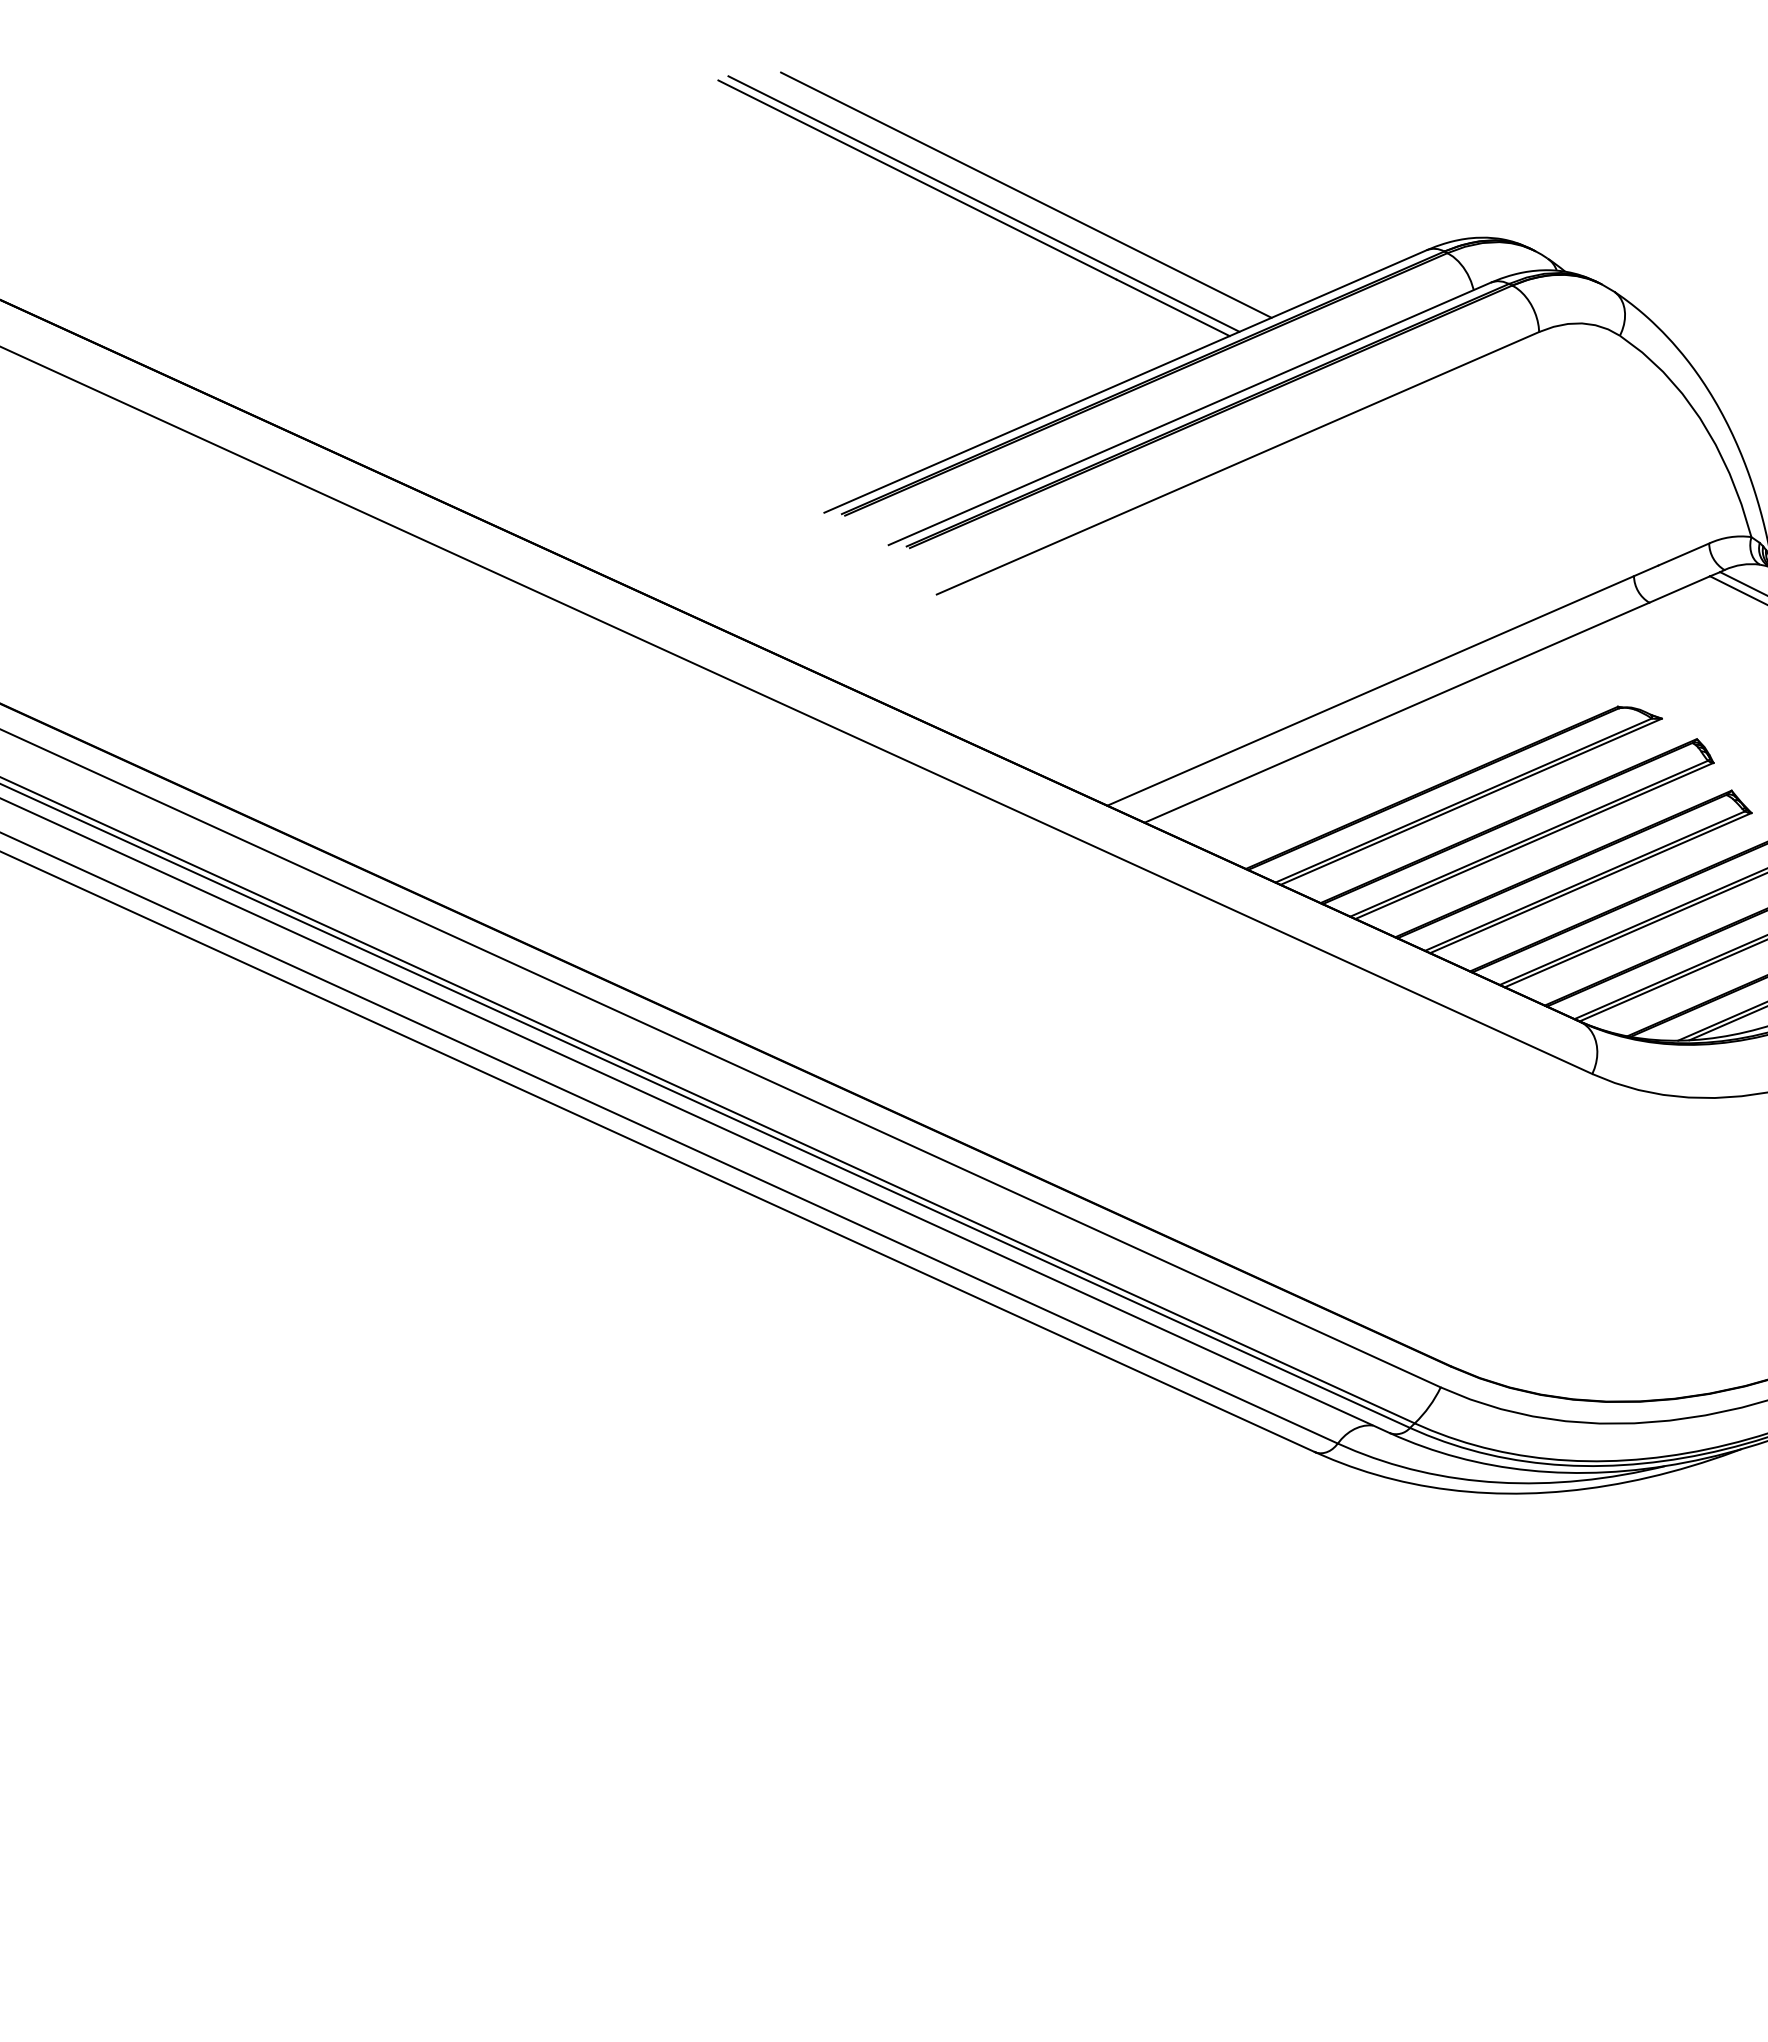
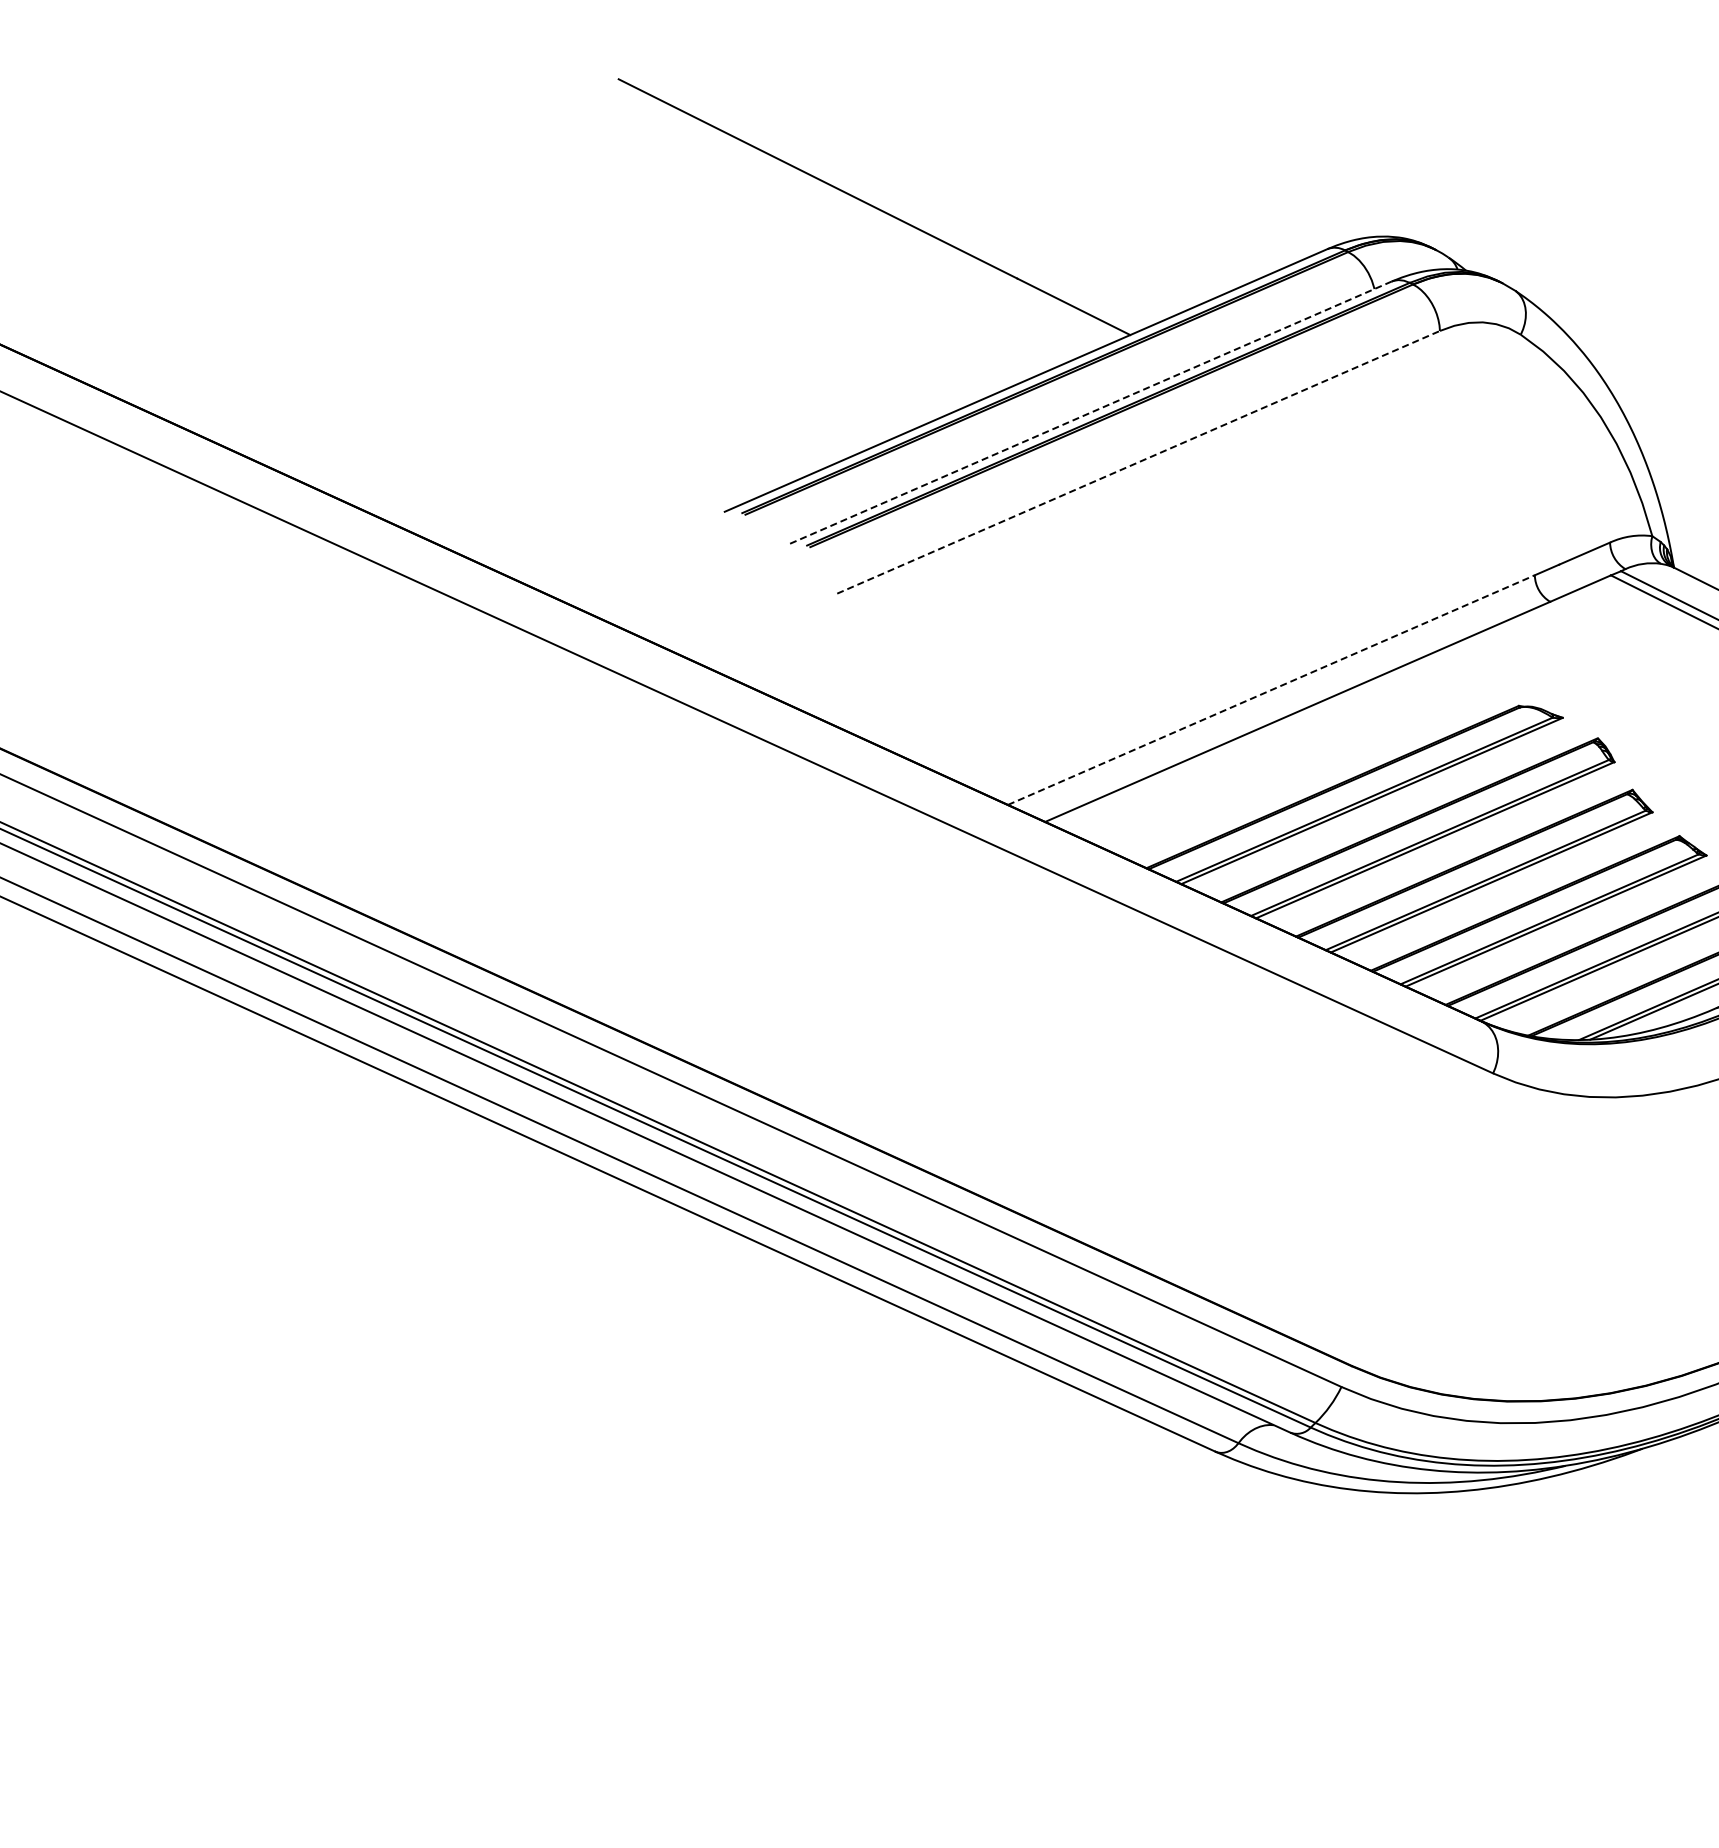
line: (1026, 194) -> (926, 193), removed
line: (983, 203) -> (883, 202), removed
line: (1189, 413) -> (1090, 412), solid -> dashed
line: (1237, 463) -> (1138, 462), solid -> dashed
line: (1371, 690) -> (1272, 689), solid -> dashed

